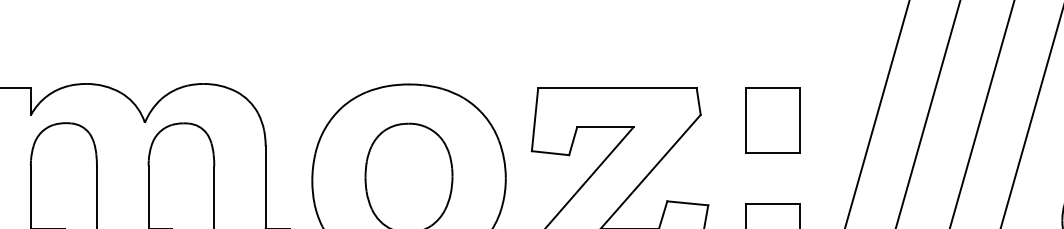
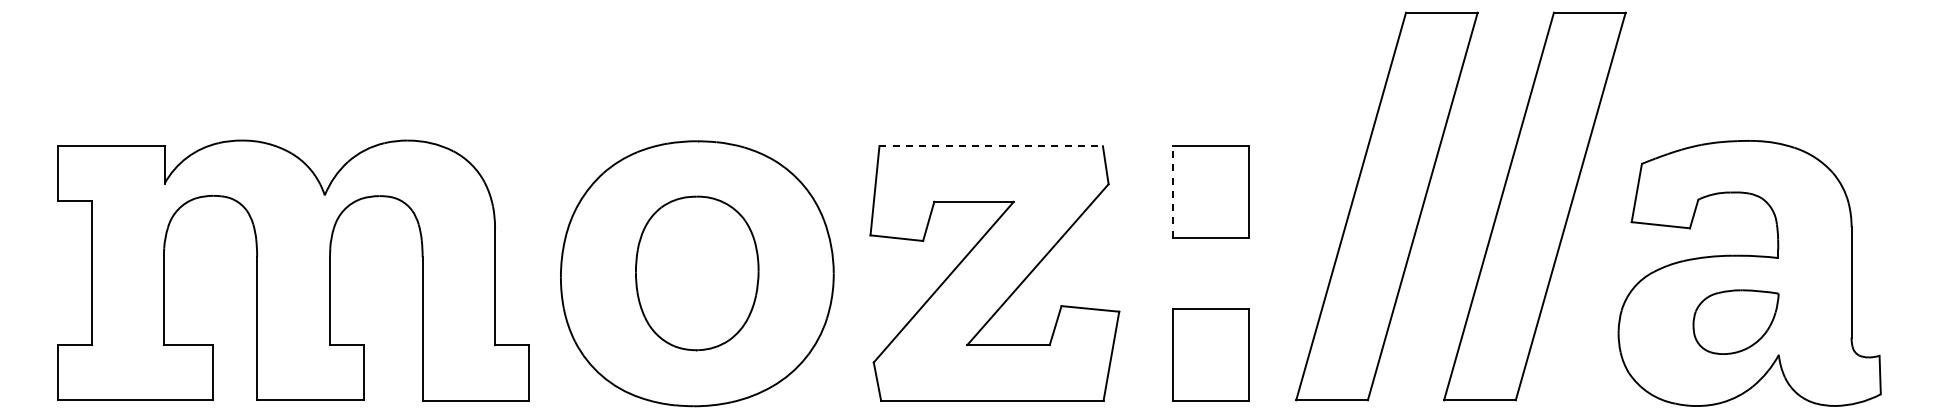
line: (617, 88) -> (991, 146), solid -> dashed
line: (746, 120) -> (1172, 191), solid -> dashed

